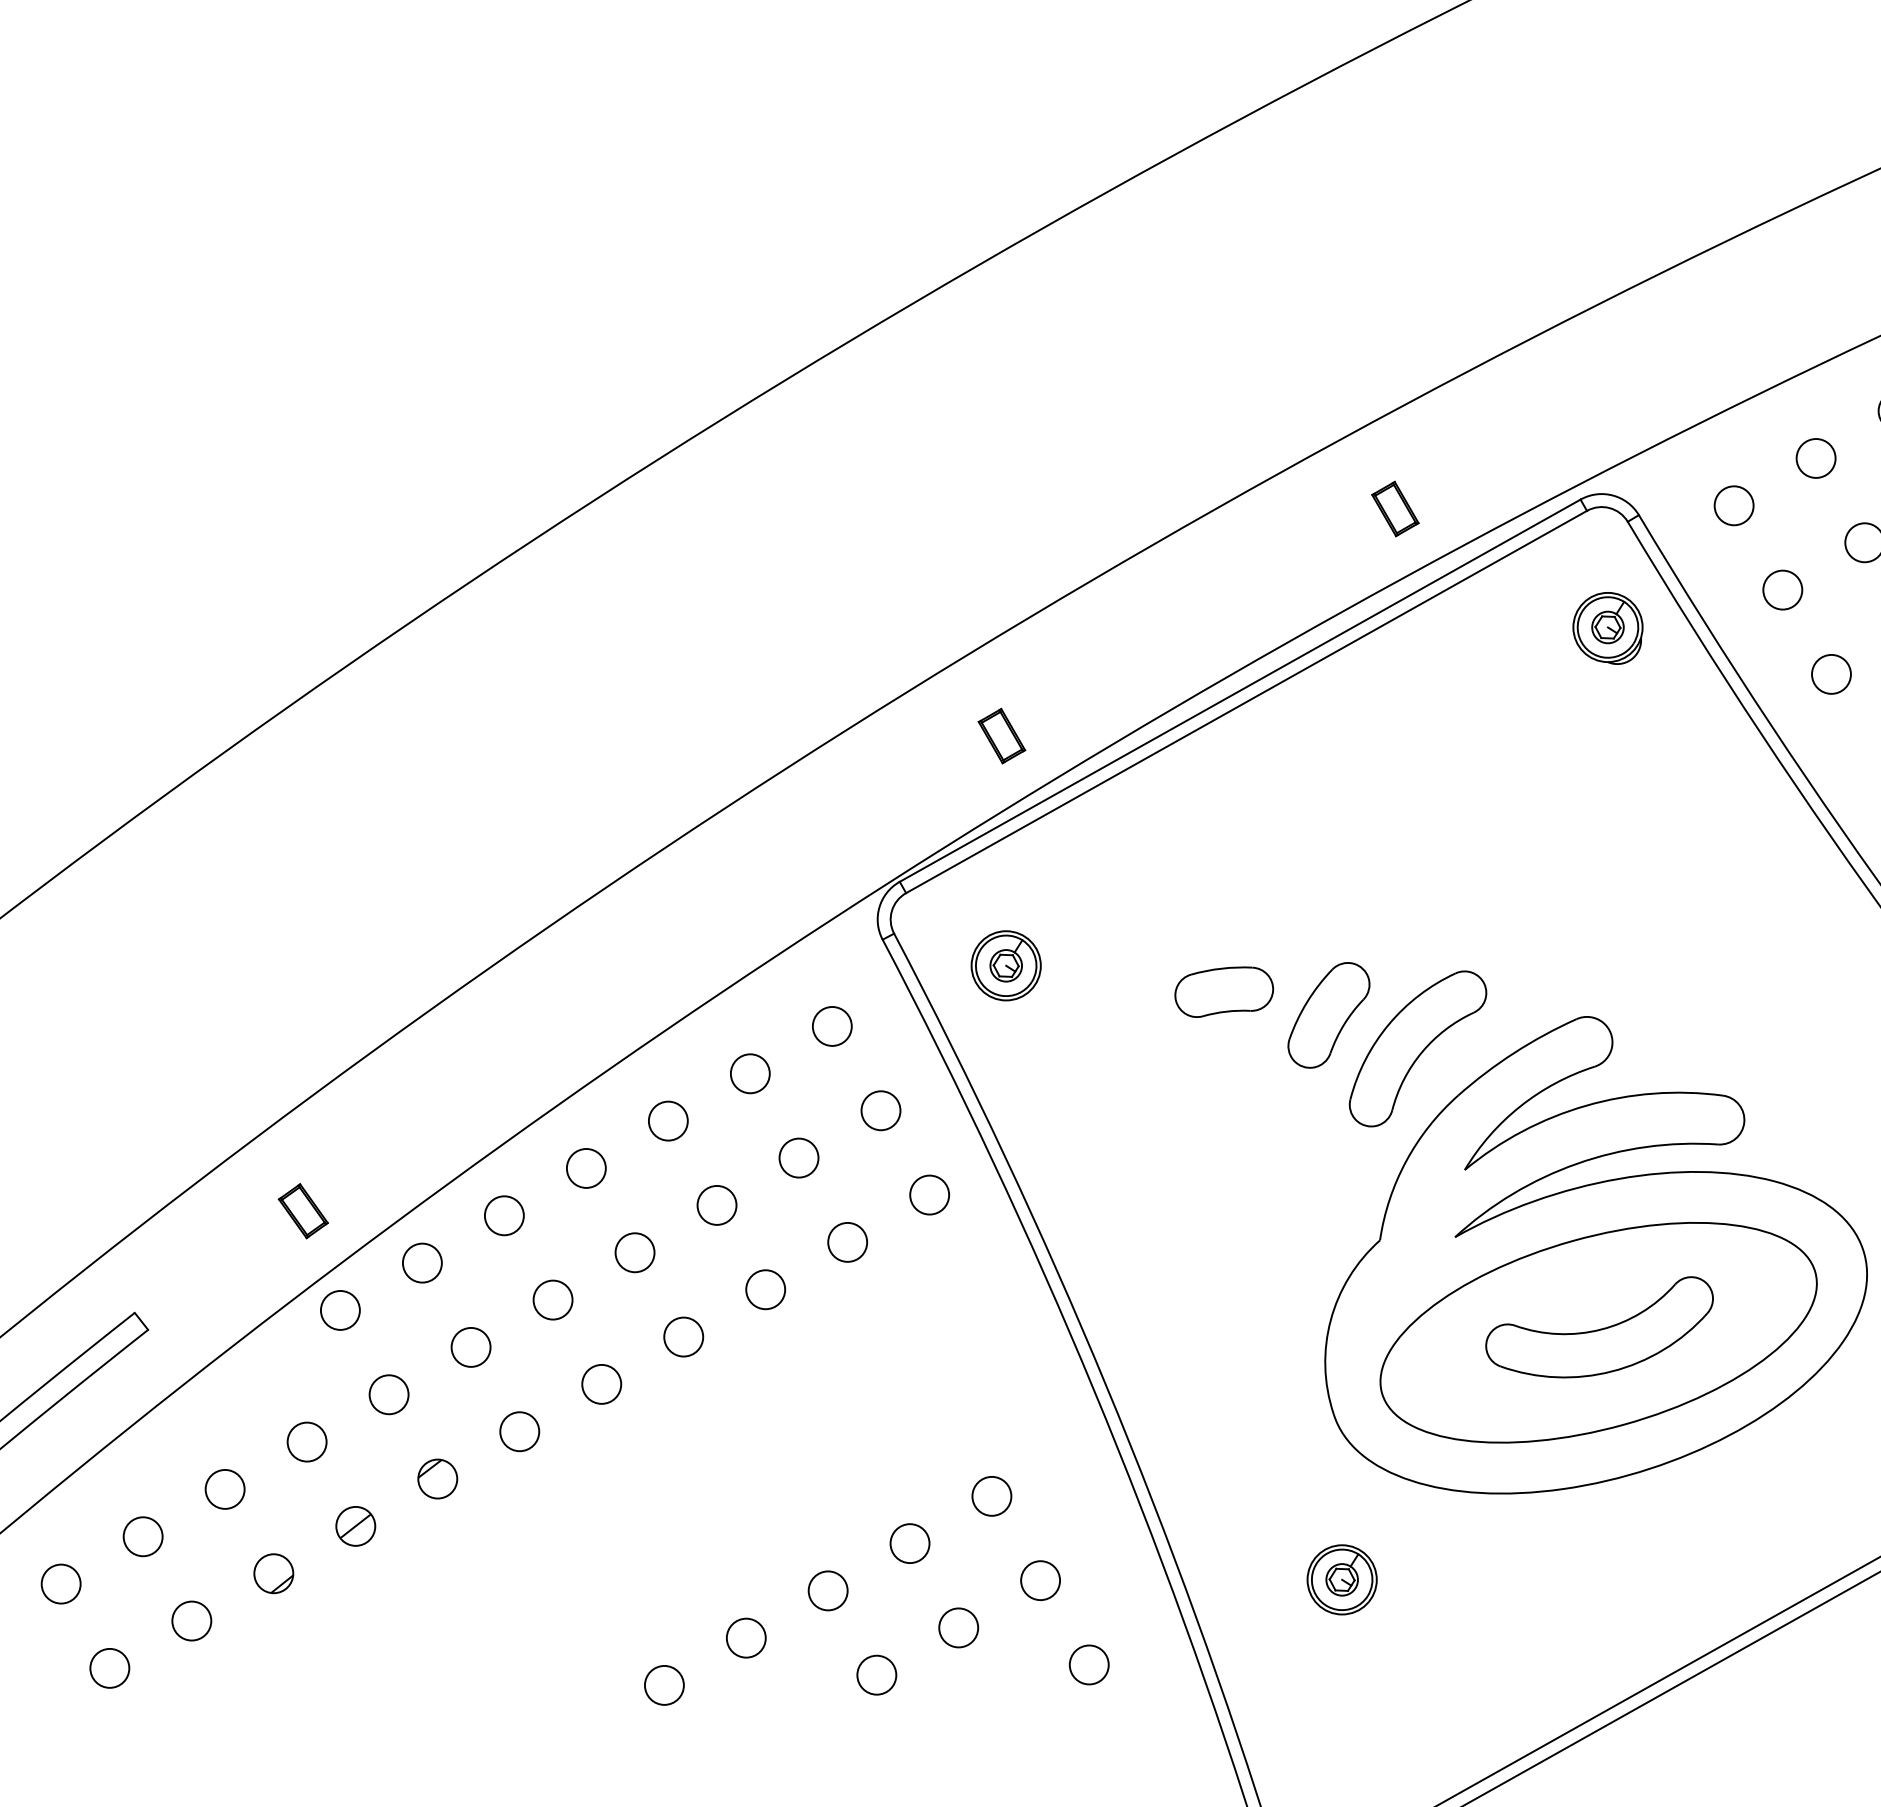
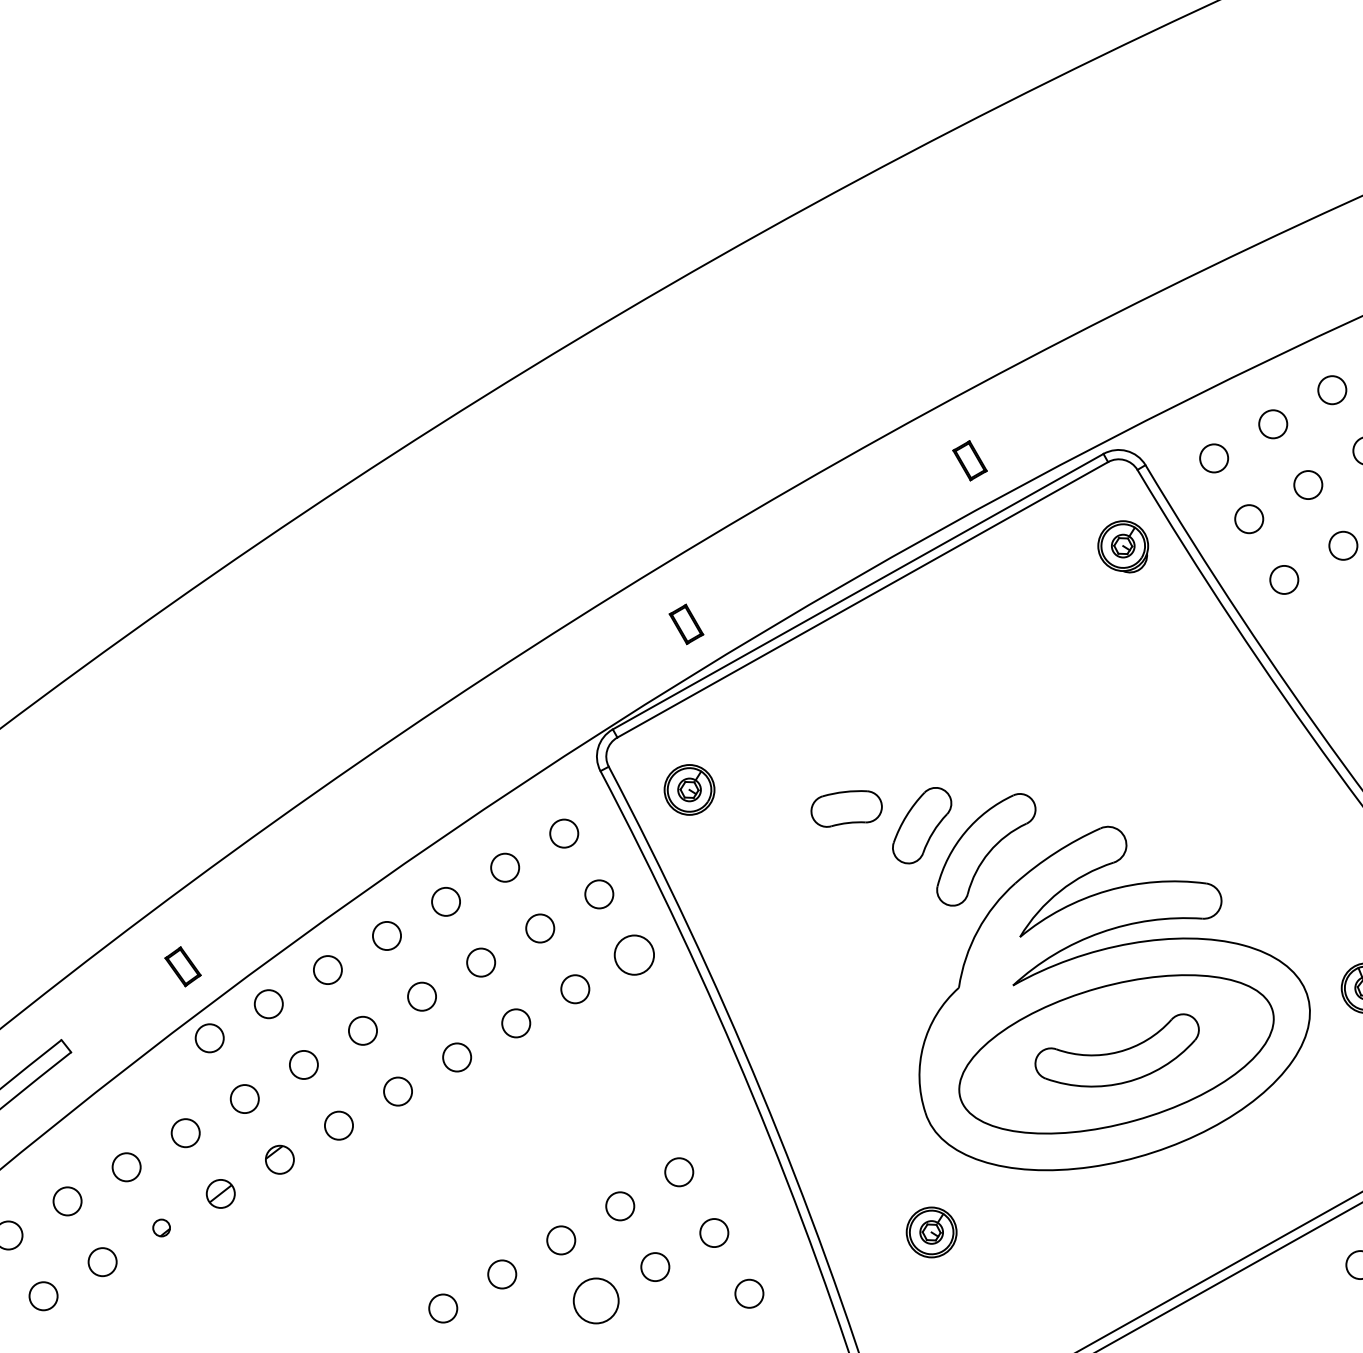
circle: (929, 1195) -> (634, 955), size x1.4
part: (273, 1572) -> (161, 1227), size x0.6
circle: (877, 1675) -> (596, 1301), size x1.6

